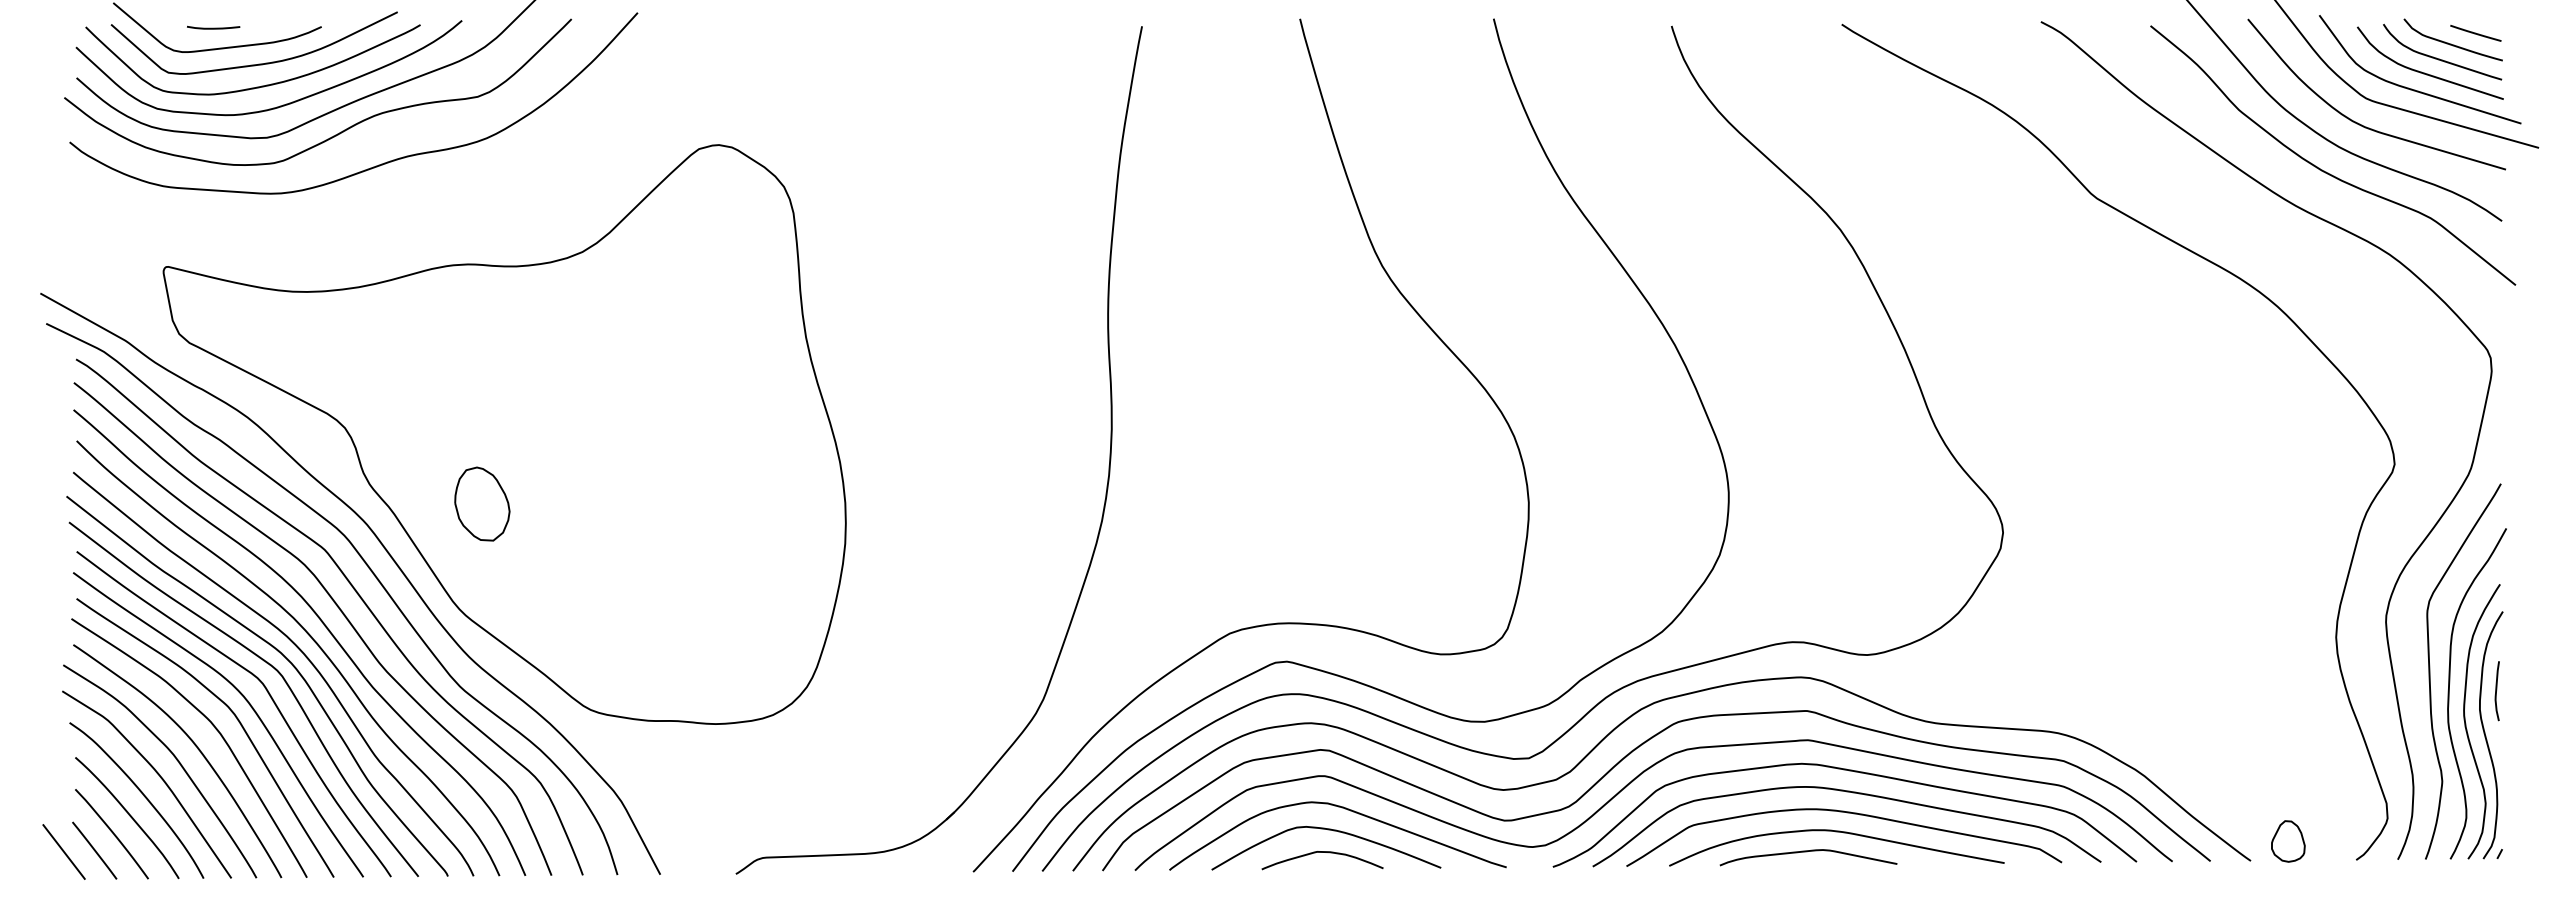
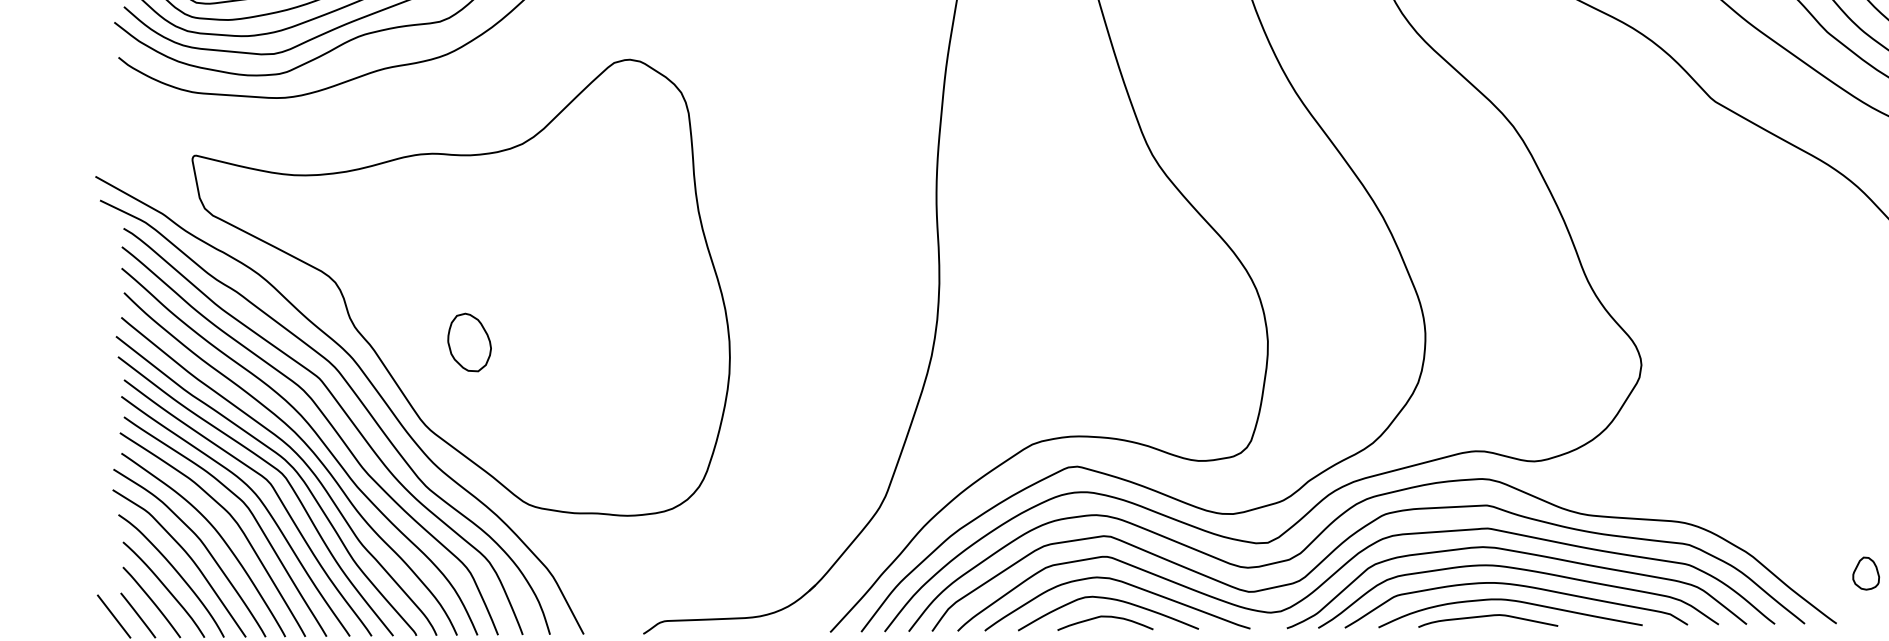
part: (482, 503) -> (469, 342), moved
part: (2288, 841) -> (1866, 573), moved

